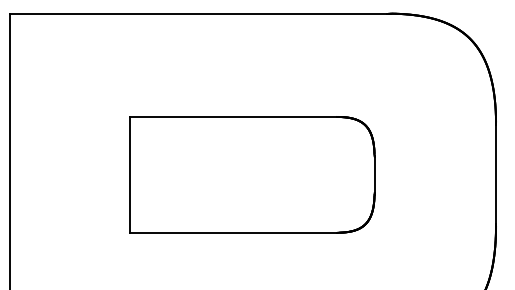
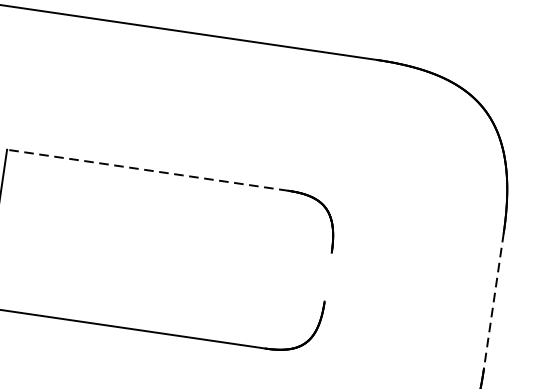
line: (233, 116) -> (147, 169), solid -> dashed
line: (374, 174) -> (328, 276), removed
line: (496, 174) -> (494, 300), solid -> dashed

